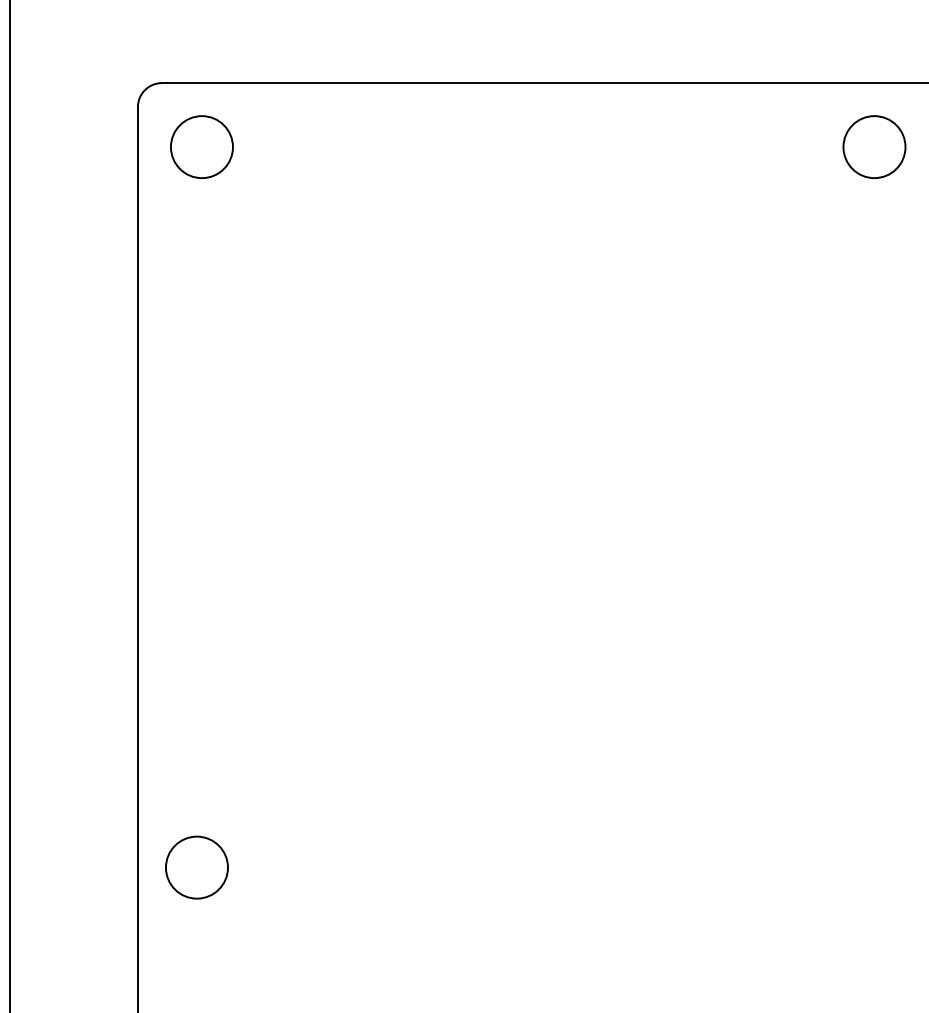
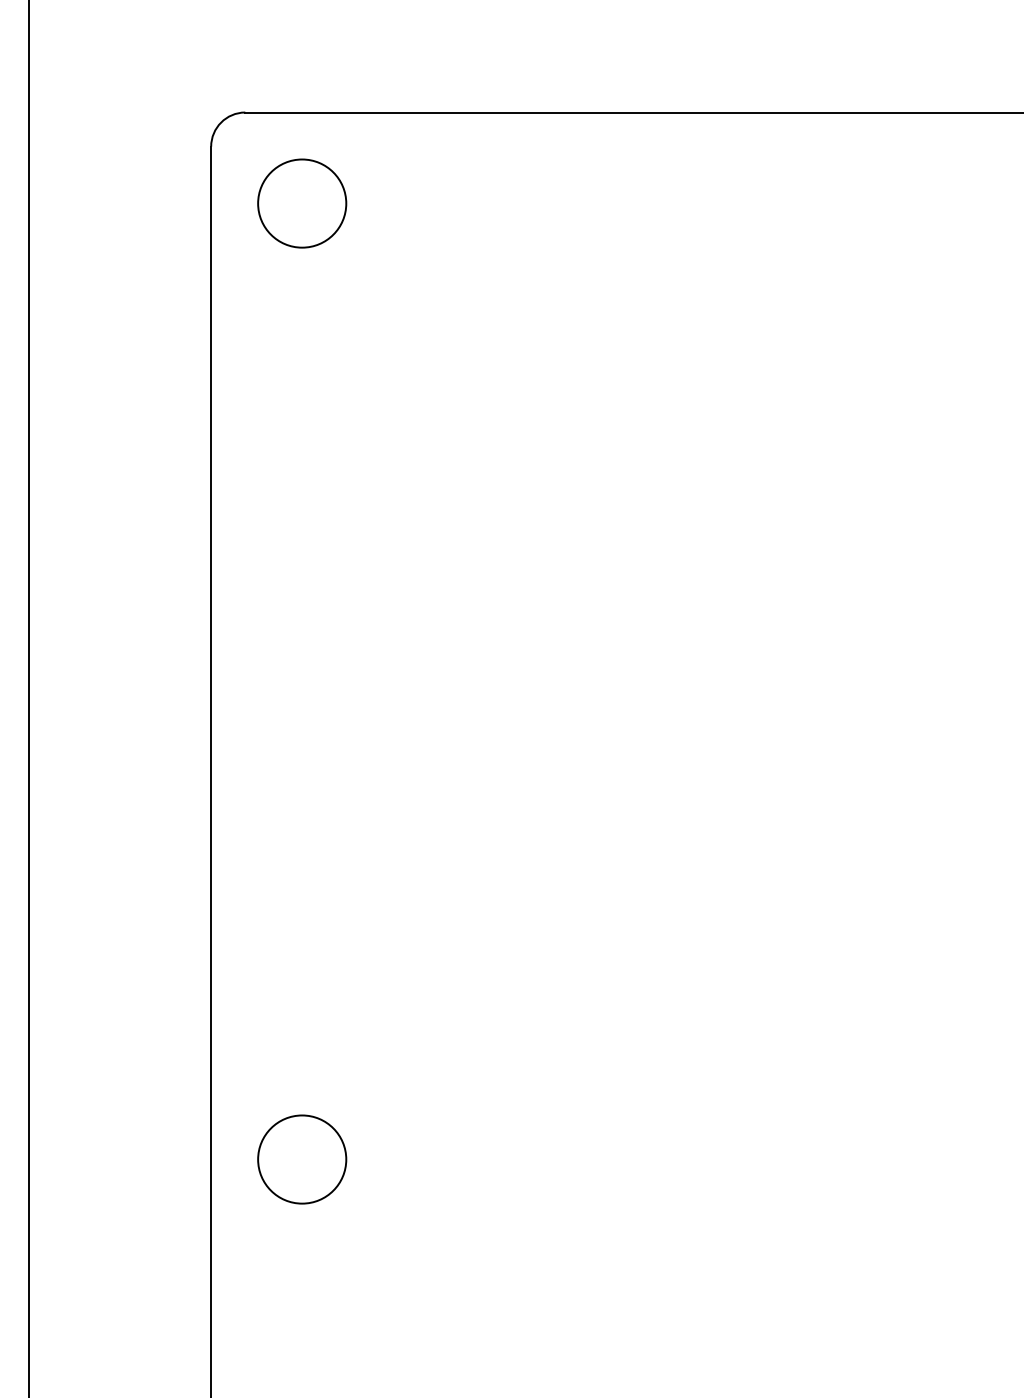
circle: (196, 867) -> (301, 1159), moved

